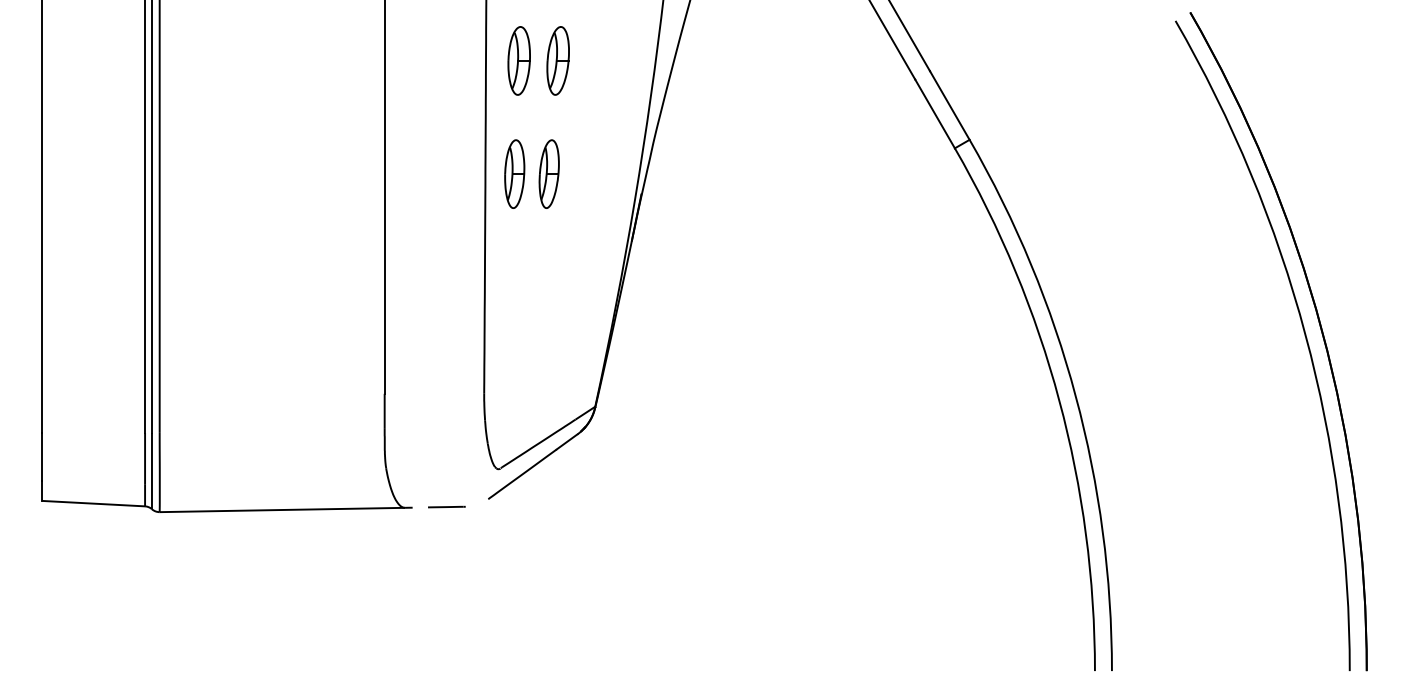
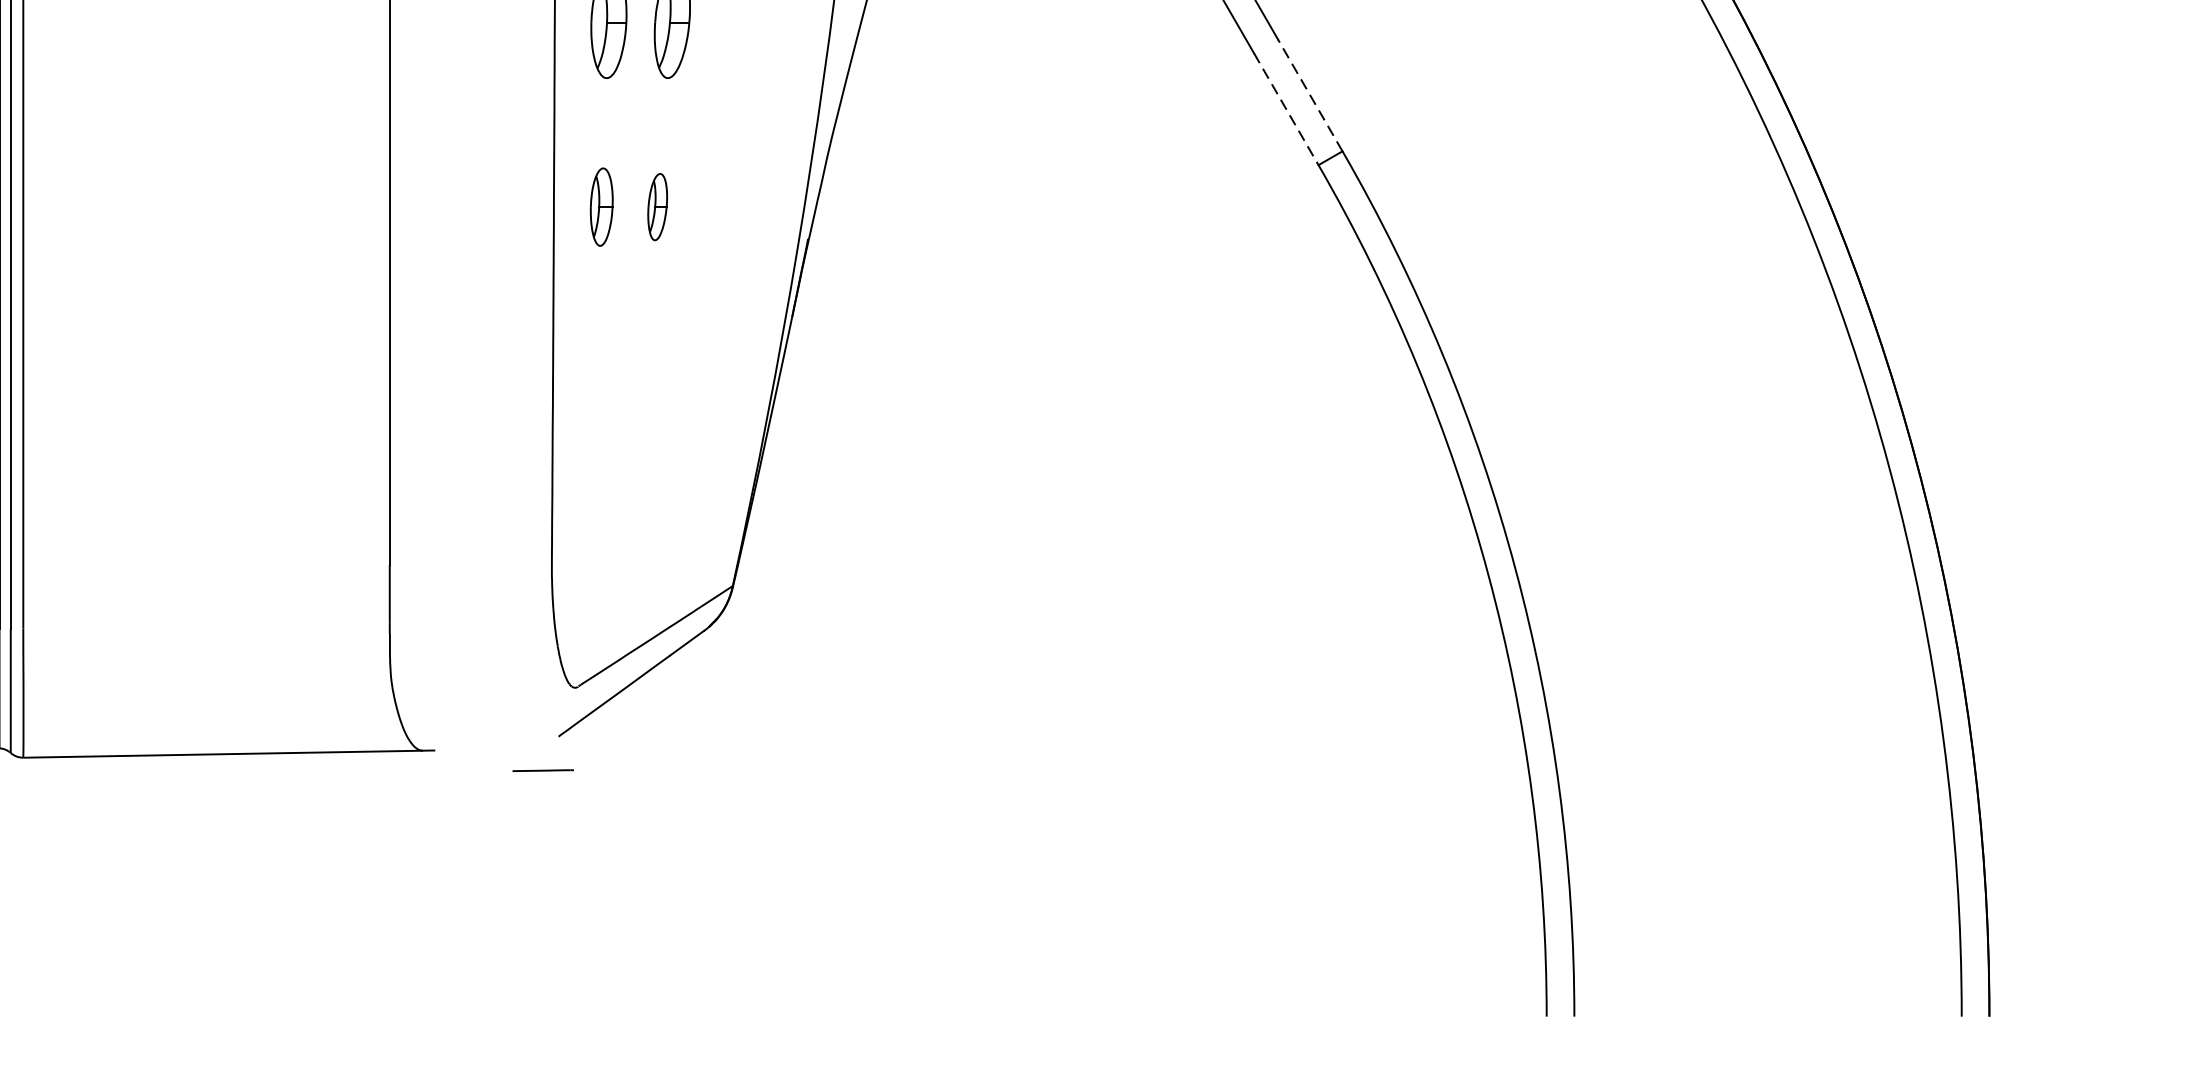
line: (949, 105) -> (1309, 95), solid -> dashed
line: (935, 113) -> (1286, 108), solid -> dashed
part: (514, 173) -> (601, 206), size x0.7
part: (548, 173) -> (656, 206), size x0.6
line: (446, 506) -> (542, 769), moved

